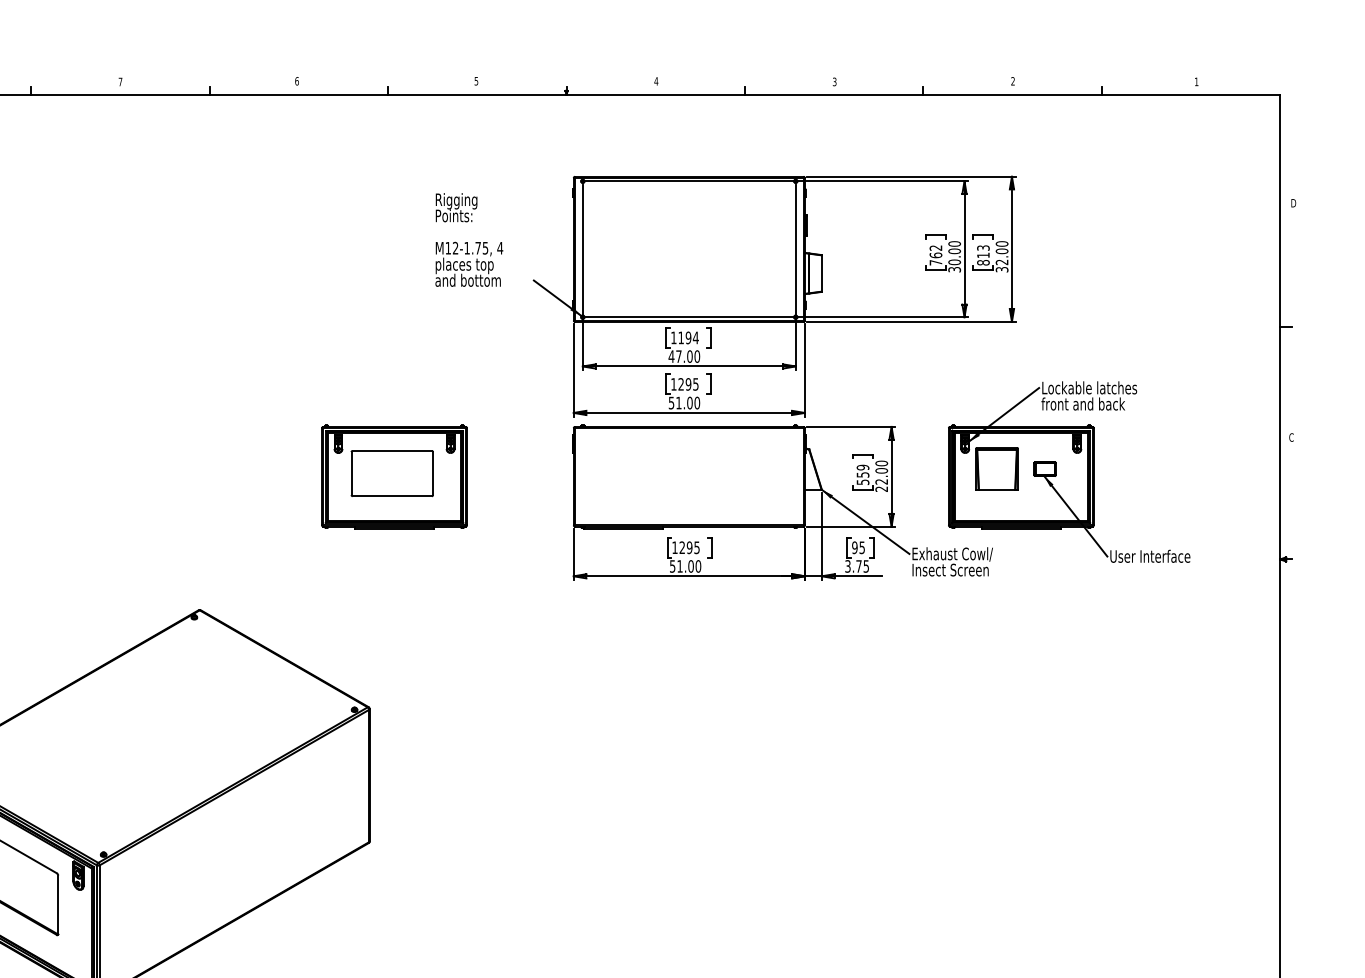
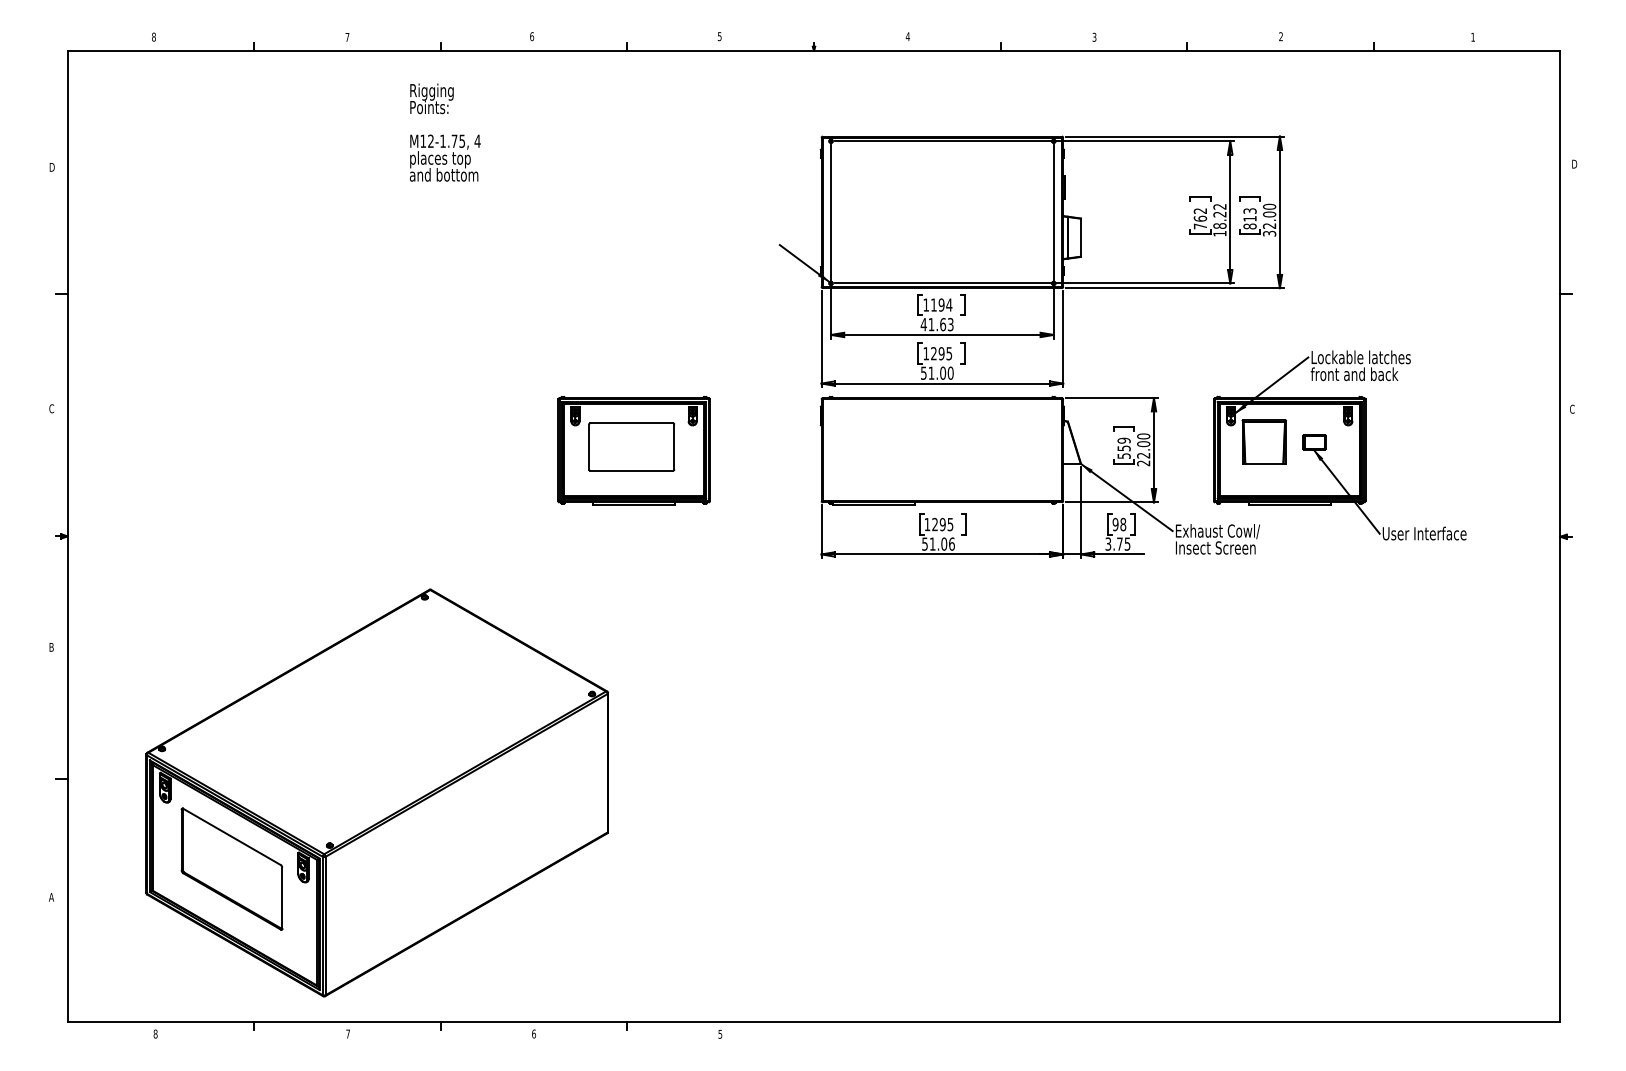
text: (468, 239) -> (444, 132), moved
text: (954, 256) -> (1219, 219), 30.00 -> 18.22
text: (687, 356) -> (940, 324), 47.00 -> 41.63
text: (862, 547) -> (1123, 524), 95 -> 98
text: (697, 565) -> (951, 543), 51.00 -> 51.06

